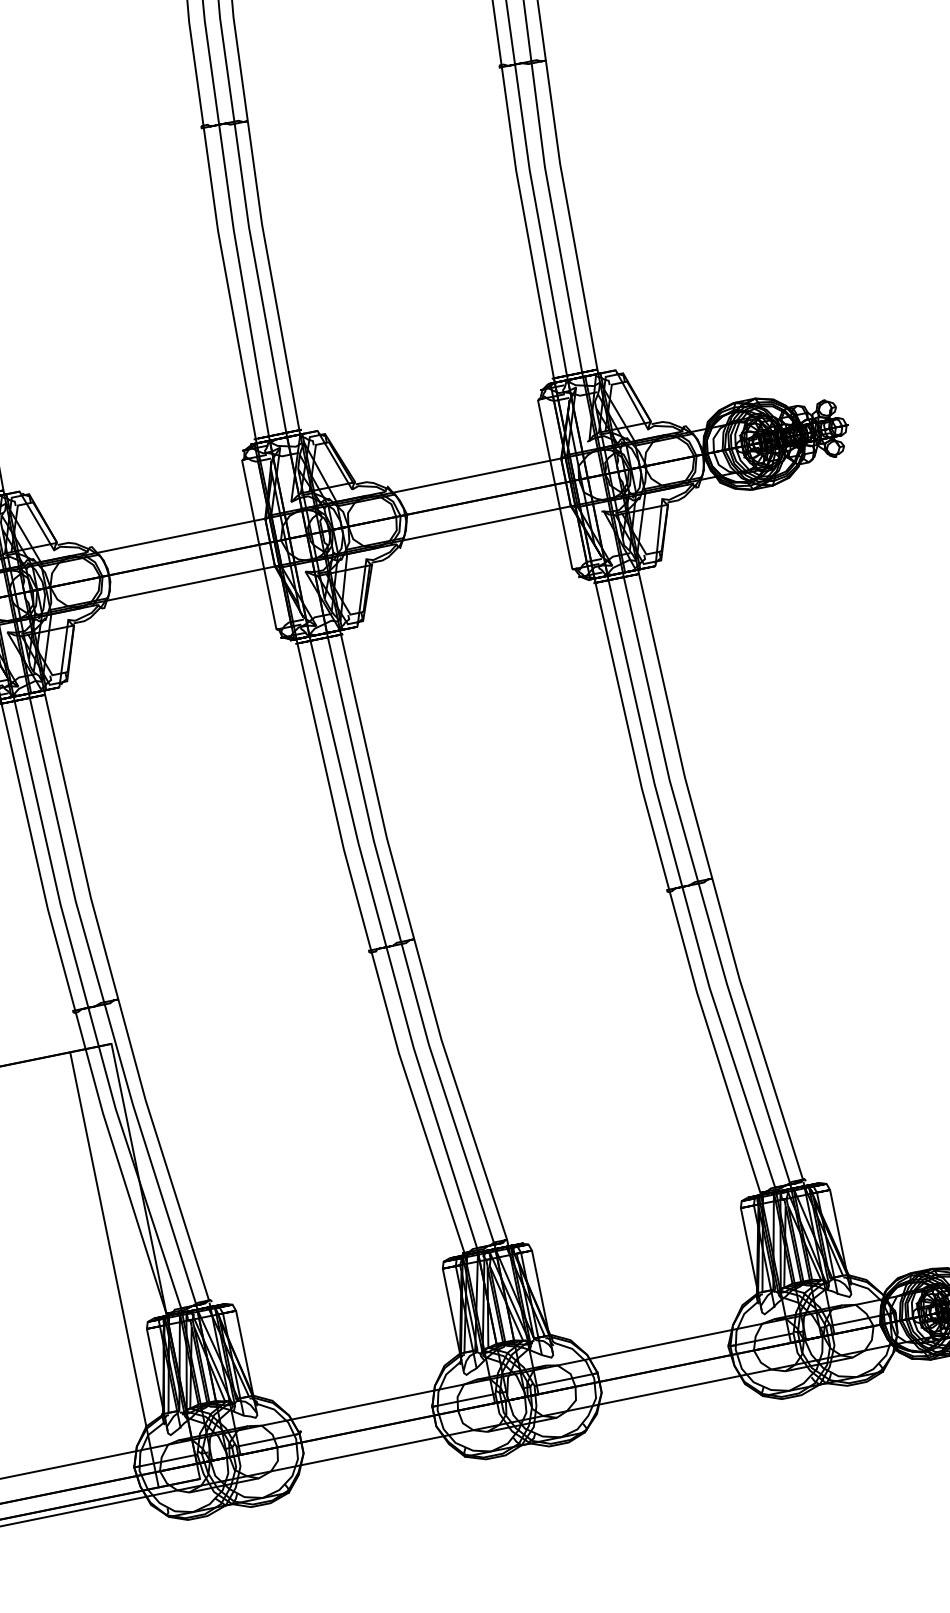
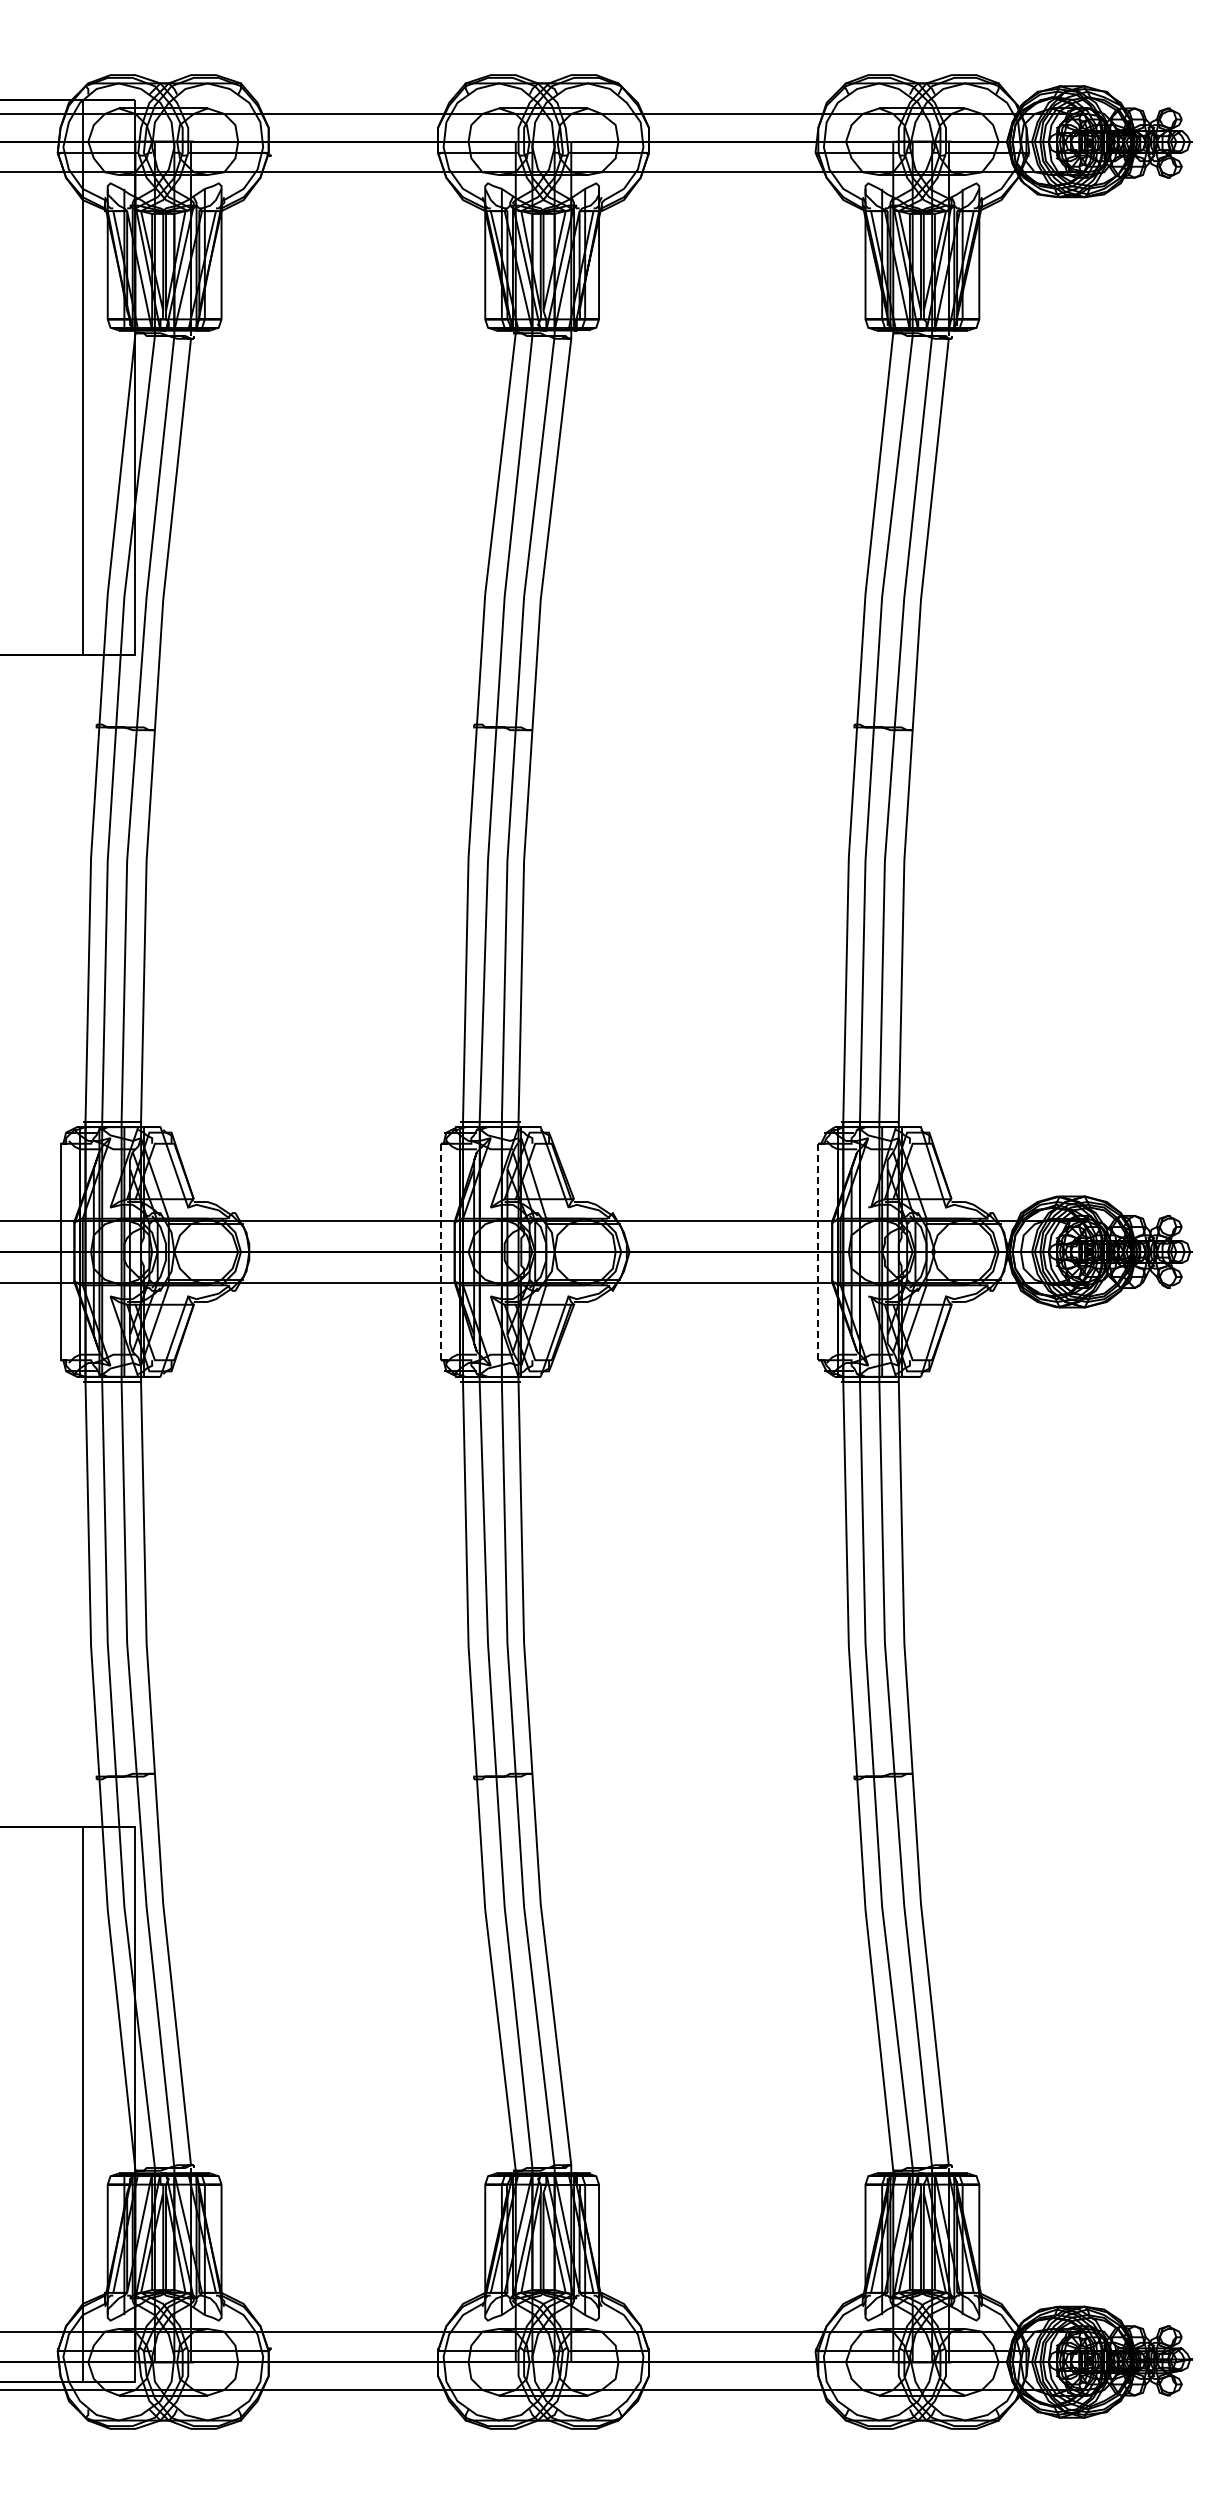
line: (555, 484) -> (818, 1252), solid -> dashed
line: (259, 545) -> (440, 1252), solid -> dashed

